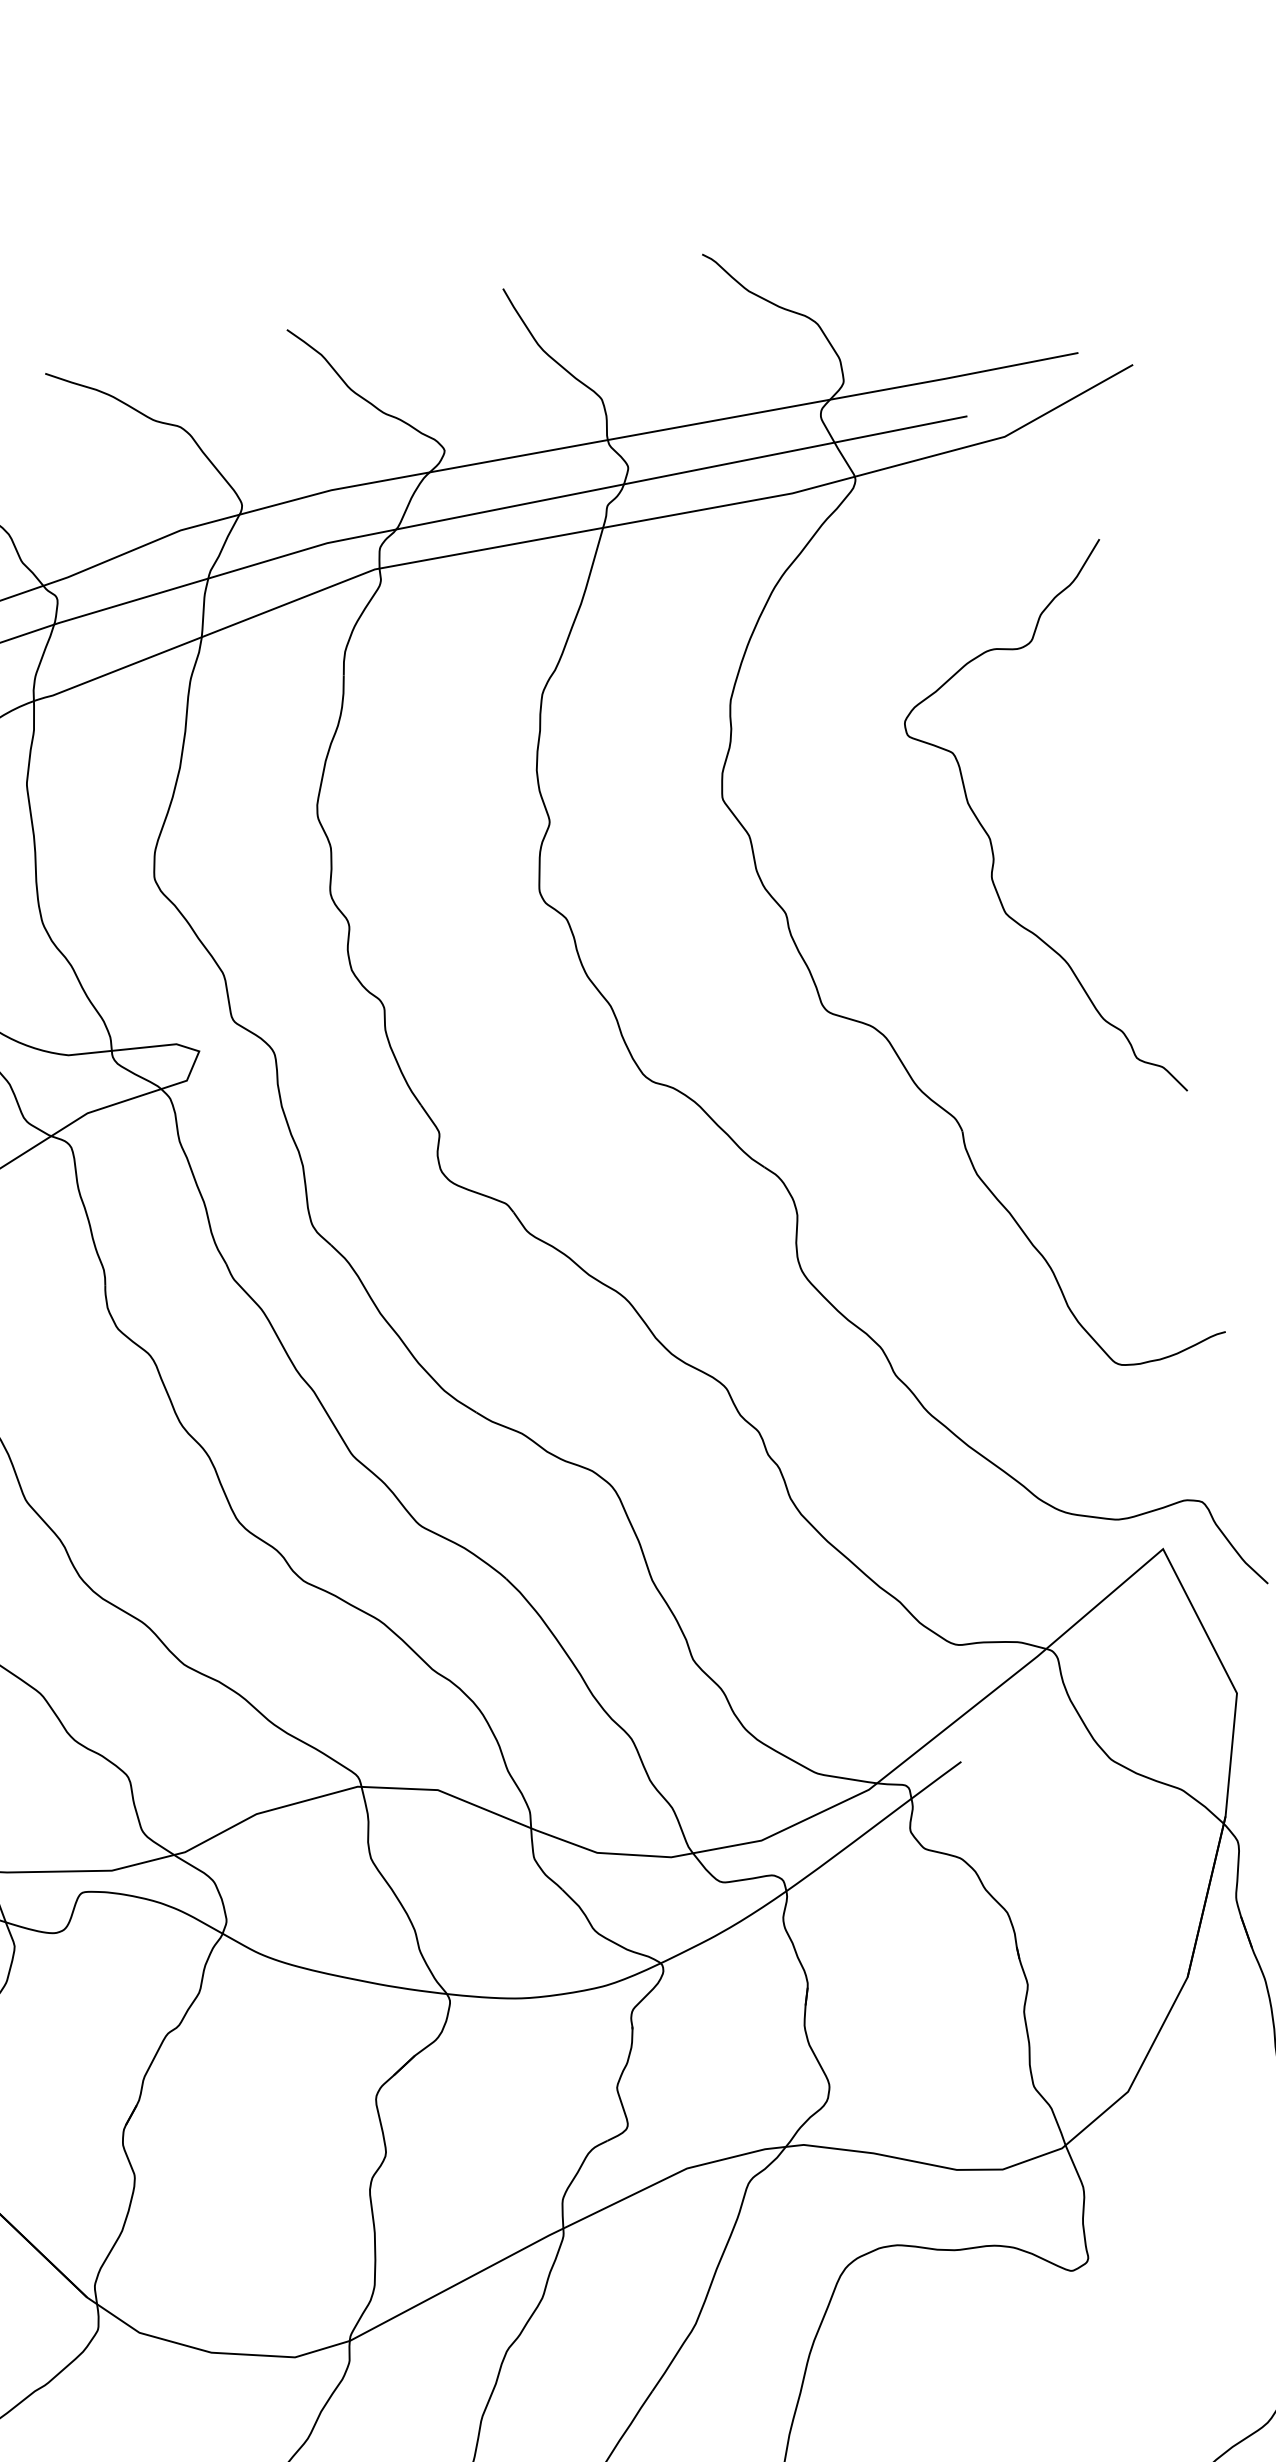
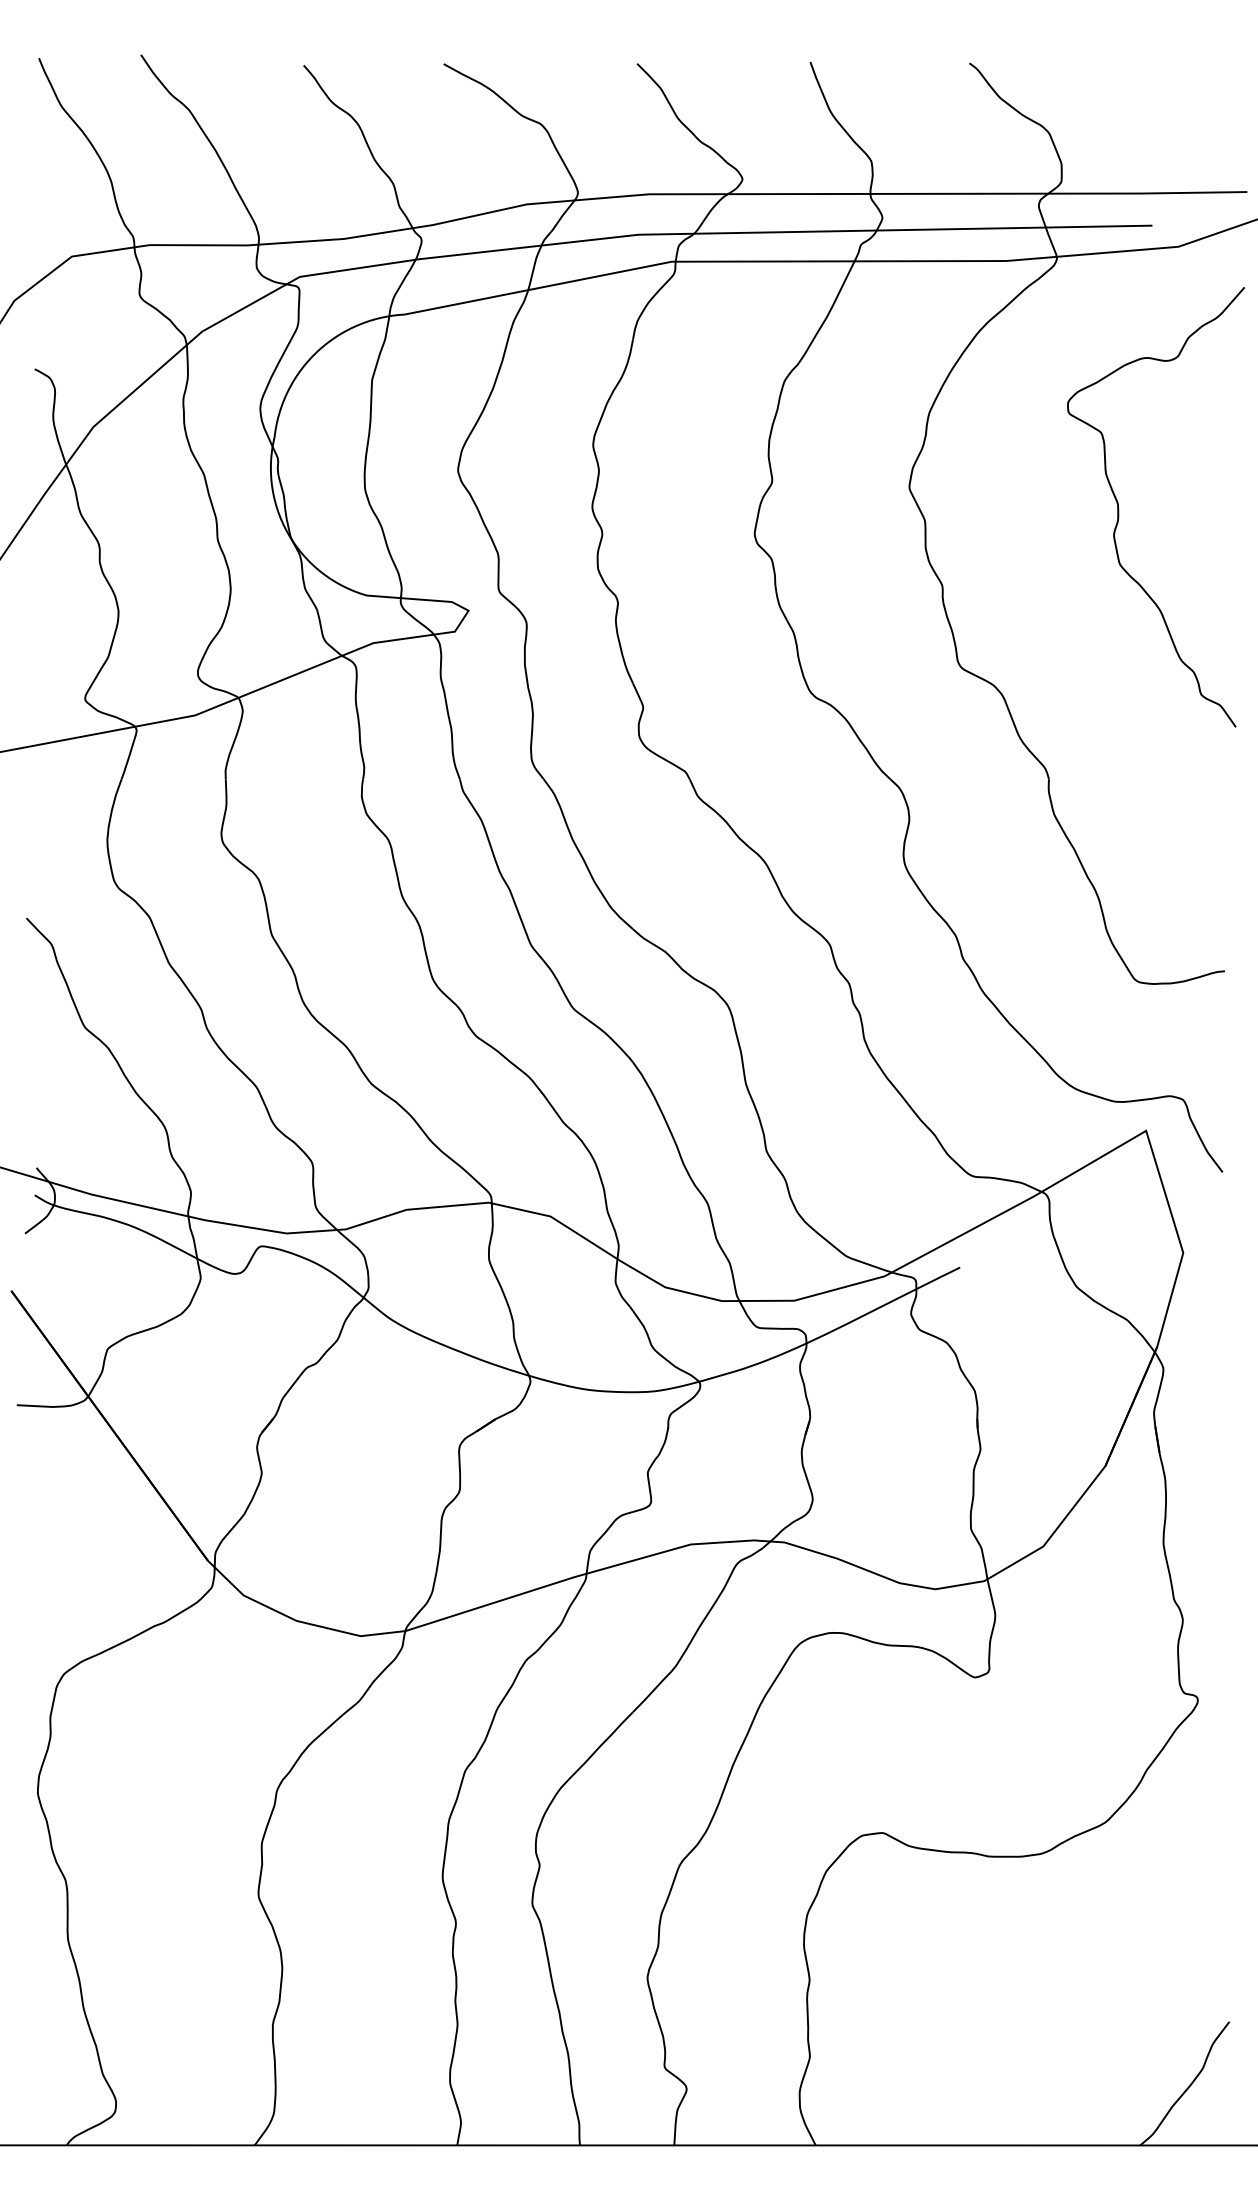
curve: (992, 843) -> (1119, 508), moved

